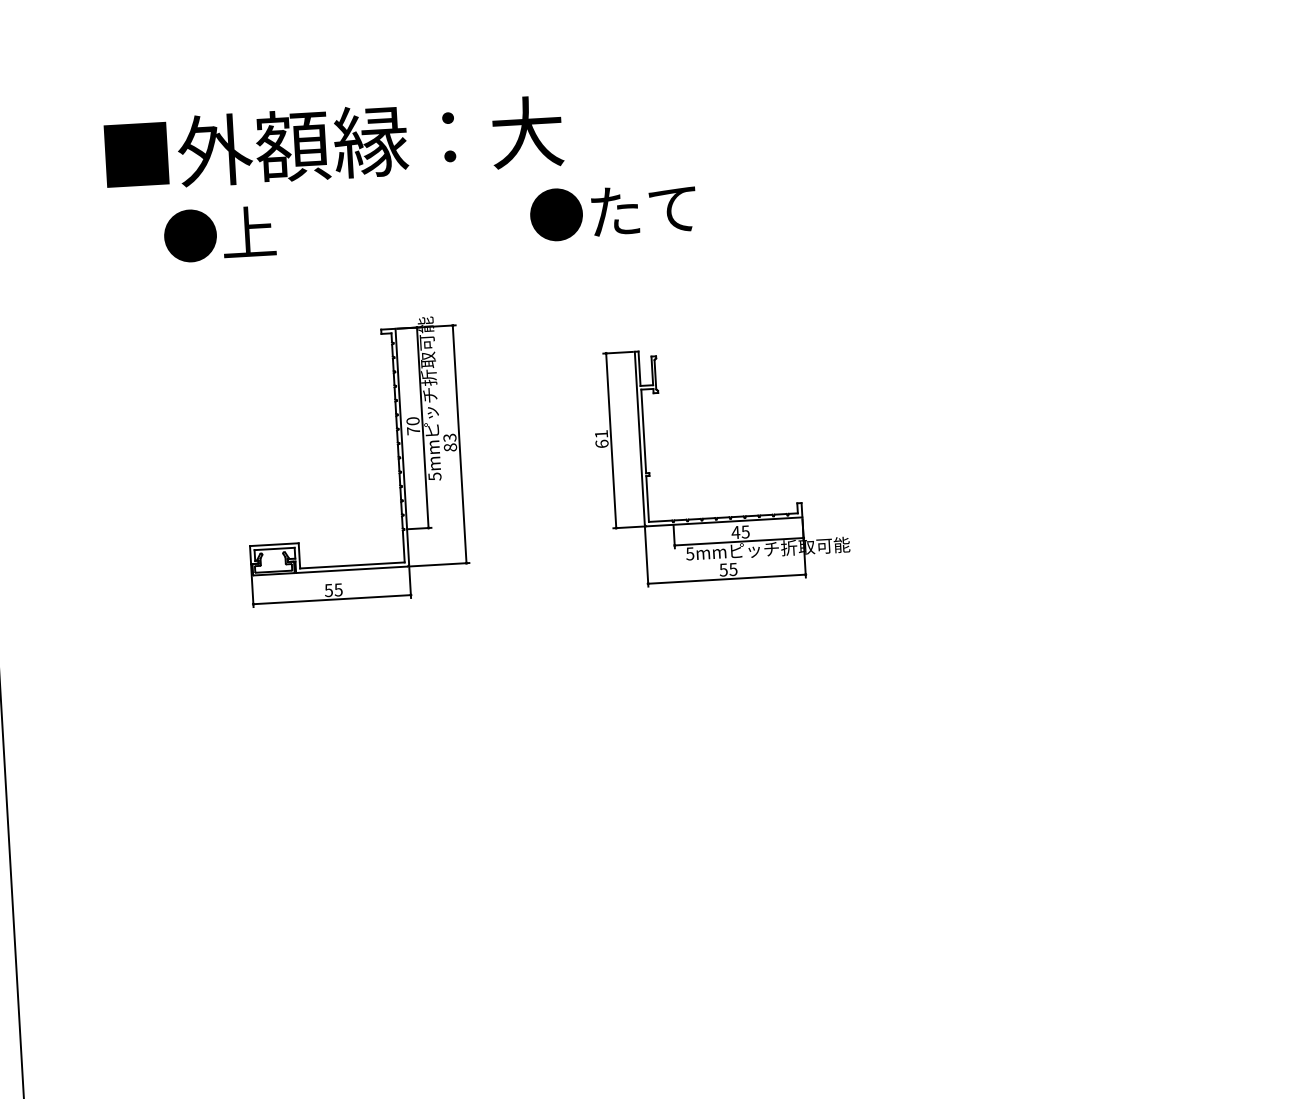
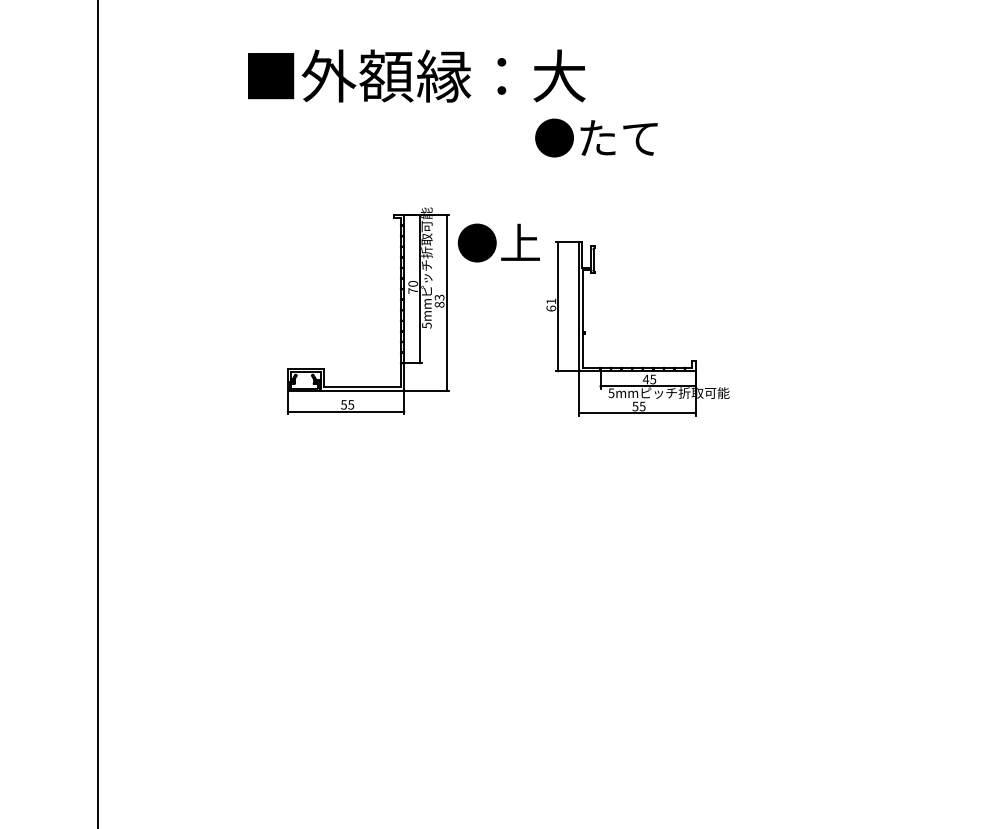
text: (333, 142) -> (416, 75), moved
text: (613, 210) -> (596, 137), moved
text: (219, 233) -> (498, 242), moved

